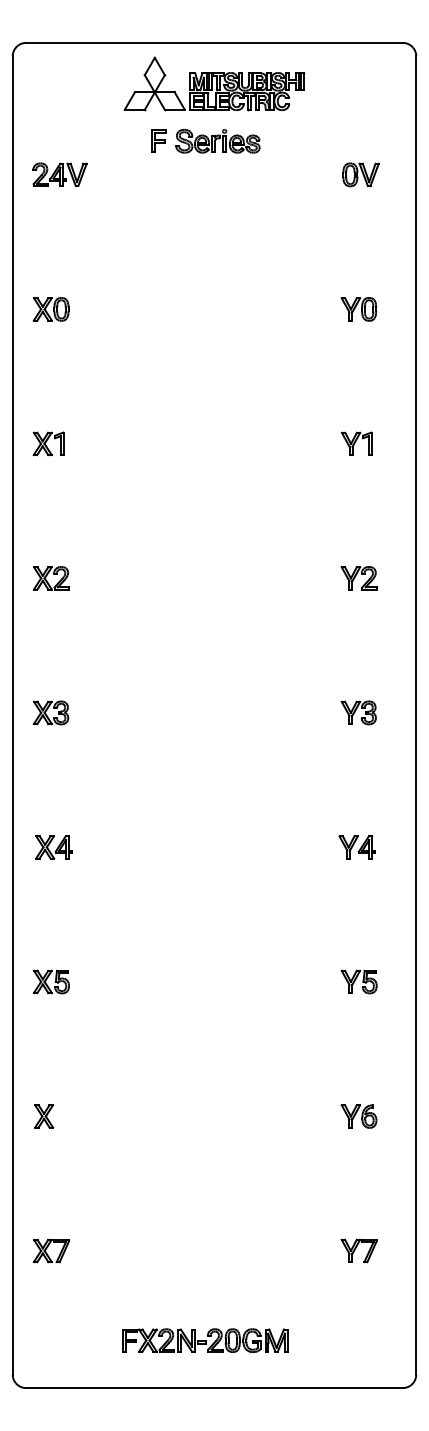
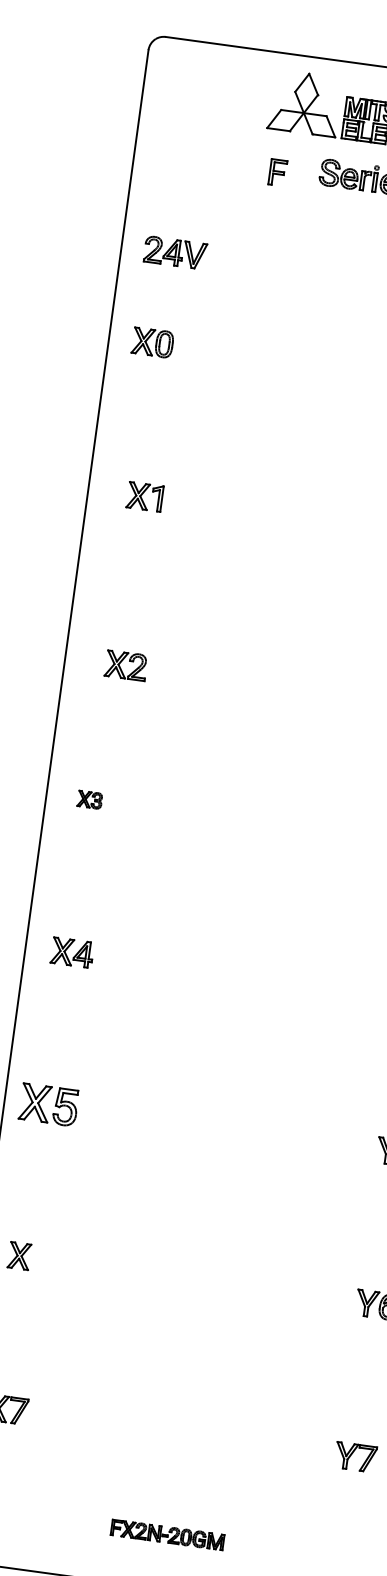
part: (158, 140) -> (277, 171), moved
part: (59, 174) -> (174, 252), moved
part: (48, 443) -> (144, 496), moved
part: (50, 578) -> (125, 665), moved
part: (50, 712) -> (89, 799), size x0.6
part: (50, 981) -> (47, 1104), size x1.4
part: (205, 1340) -> (167, 1534), size x0.6

